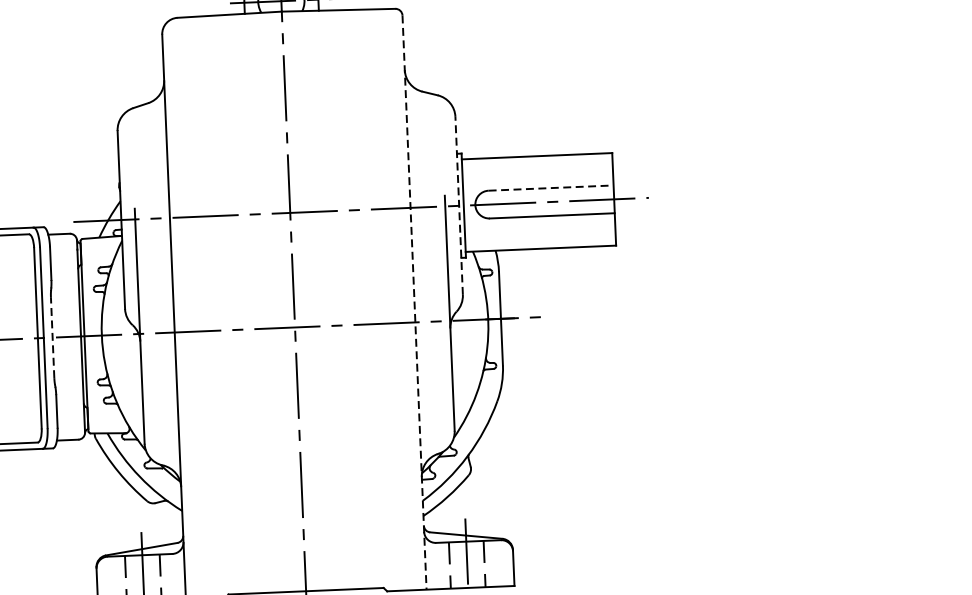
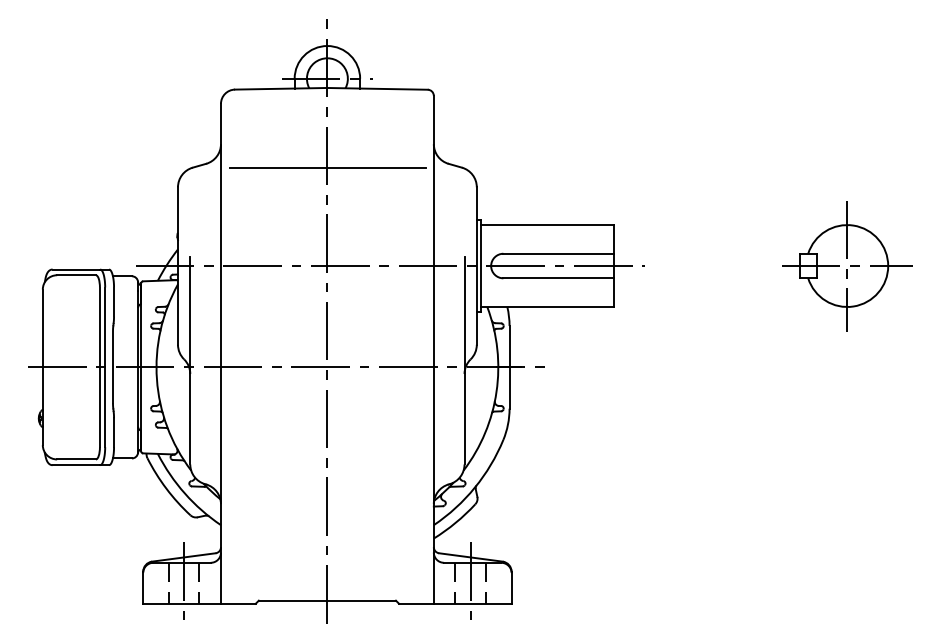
line: (285, 101) -> (327, 167), added
line: (552, 187) -> (559, 253), dashed -> solid
part: (878, 188) -> (847, 266), added
line: (458, 206) -> (476, 266), dashed -> solid
line: (414, 302) -> (433, 349), dashed -> solid
line: (52, 337) -> (112, 367), dashed -> solid

